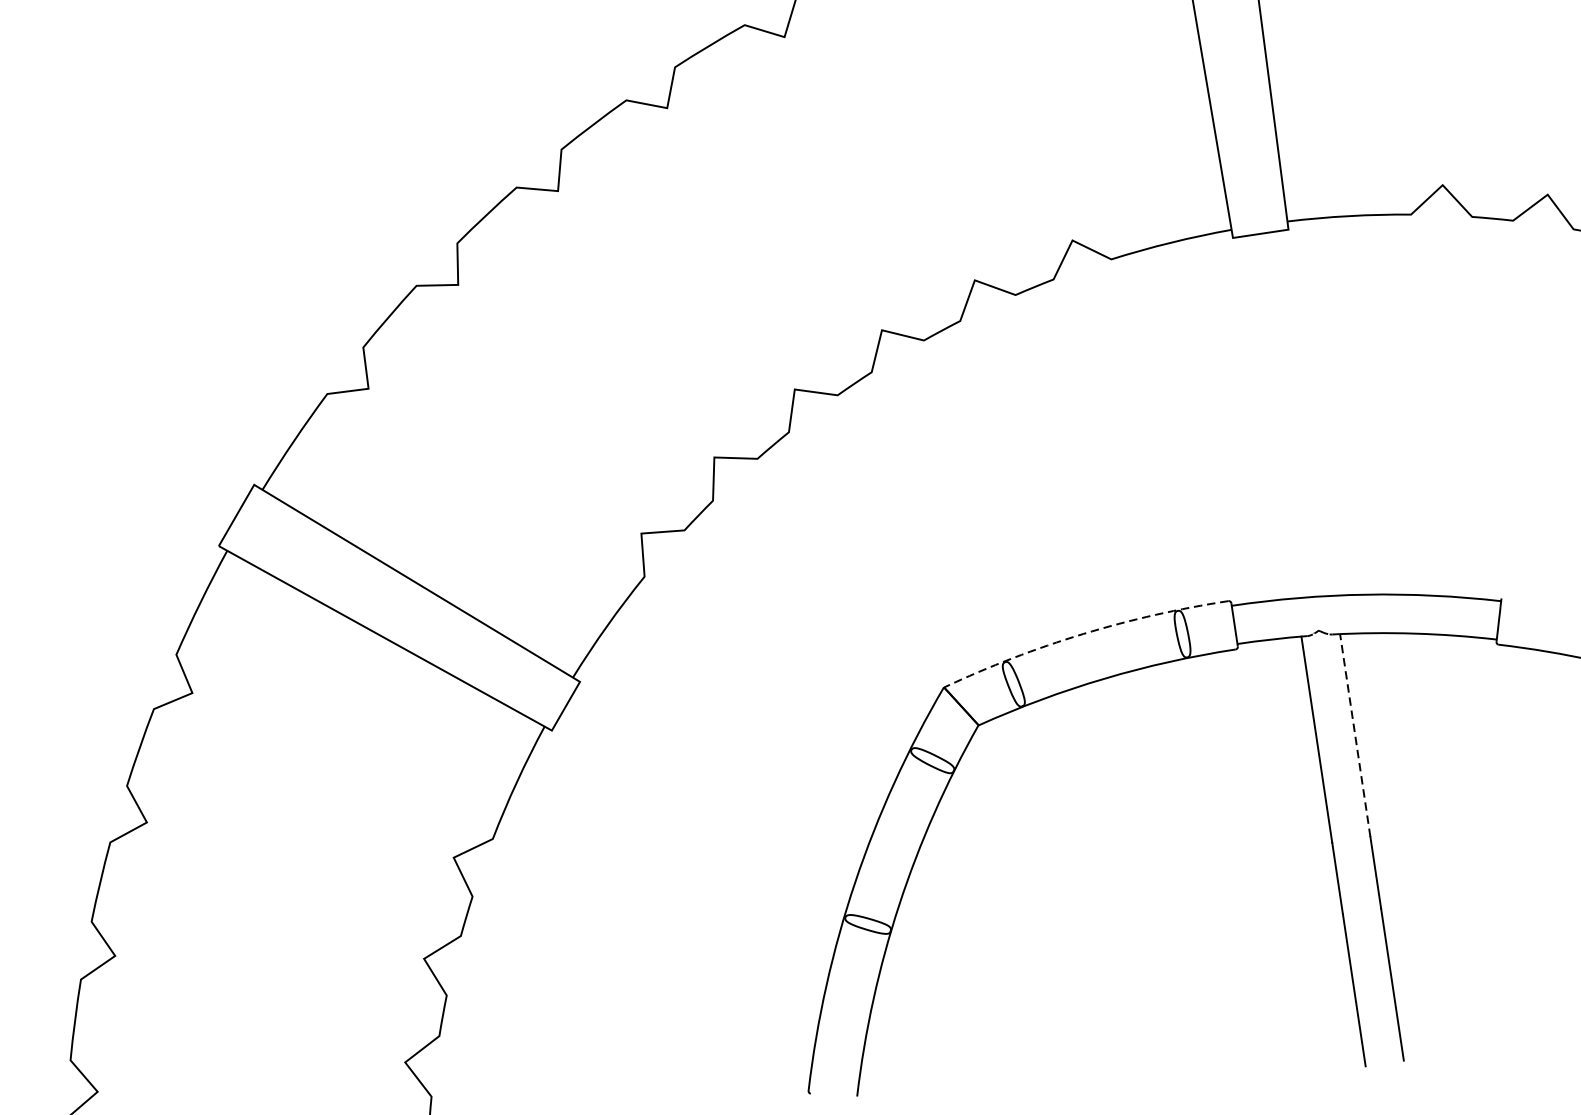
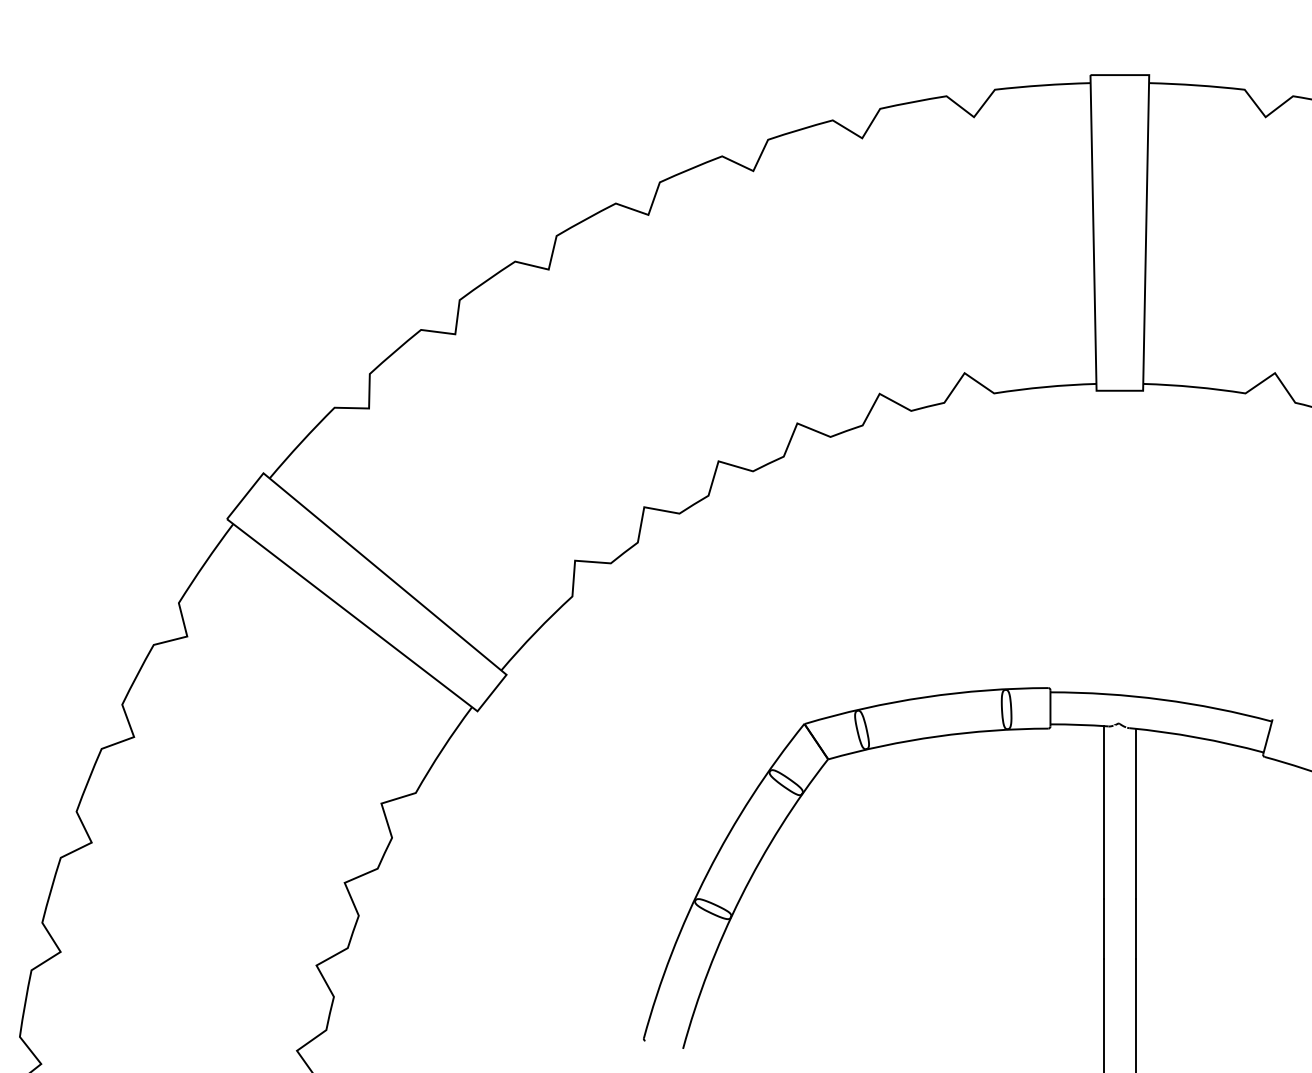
arc: (1083, 634) -> (925, 697), dashed -> solid
line: (1354, 735) -> (1135, 813), dashed -> solid

